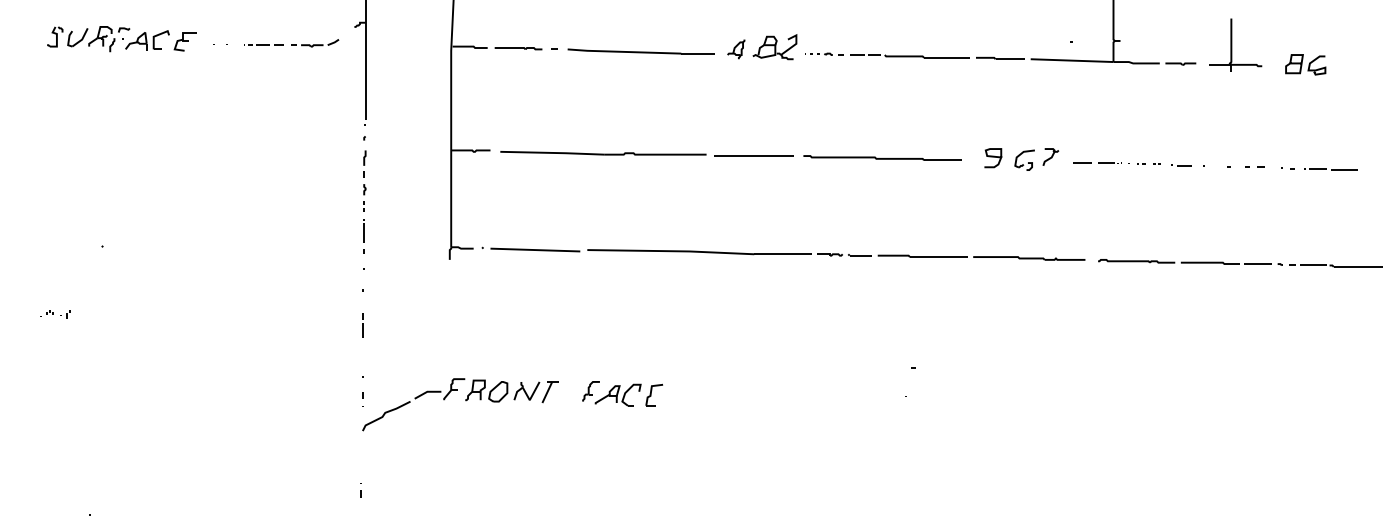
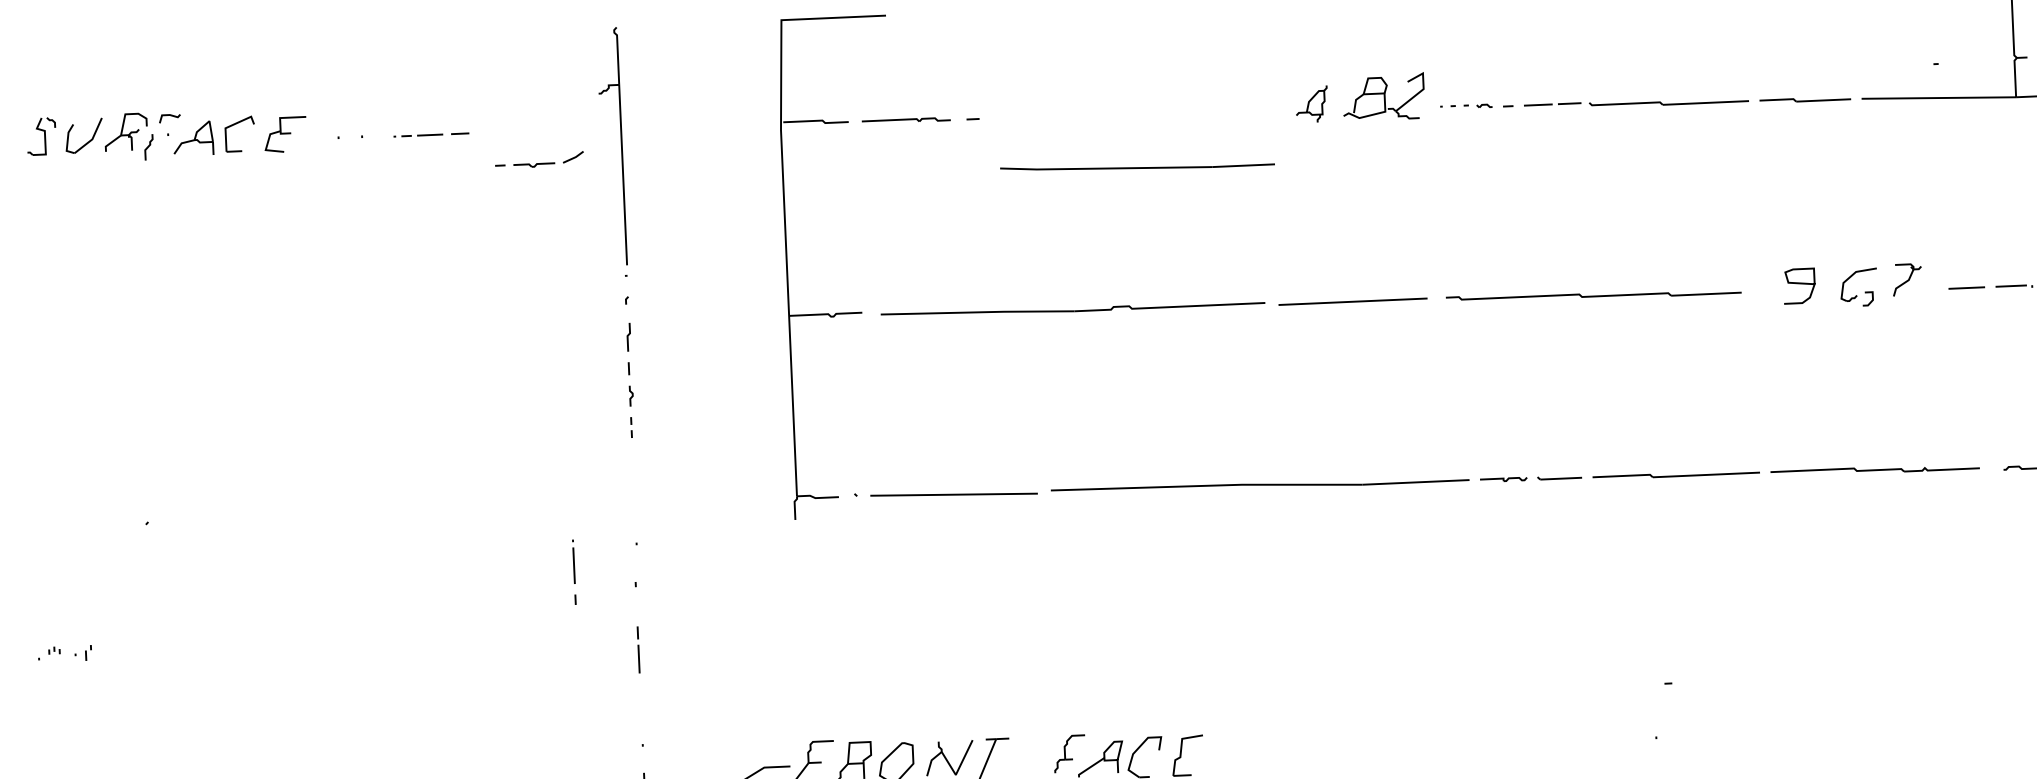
part: (315, 43) -> (540, 160), moved
line: (640, 51) -> (1136, 166), moved
line: (363, 236) -> (573, 571), moved

